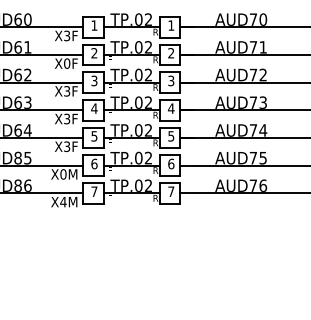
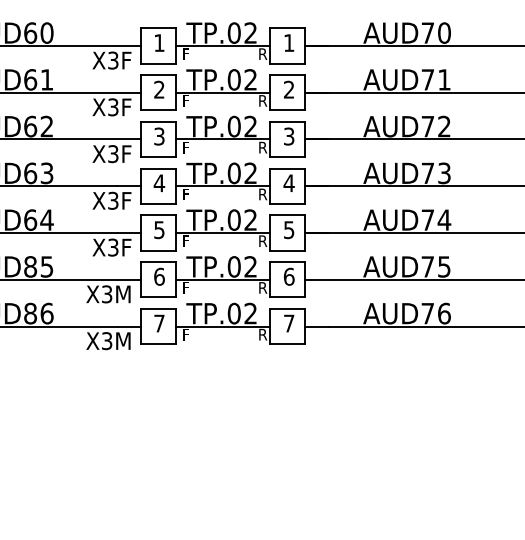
text: (67, 63) -> (113, 107), X0F -> X3F
text: (63, 174) -> (107, 294), X0M -> X3M
text: (63, 201) -> (107, 340), X4M -> X3M

